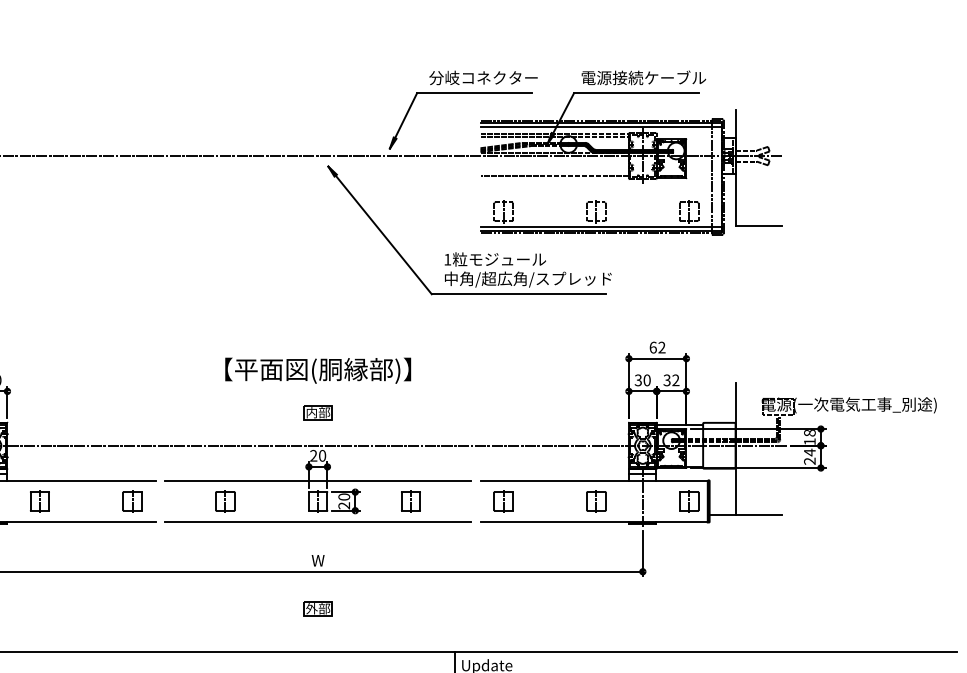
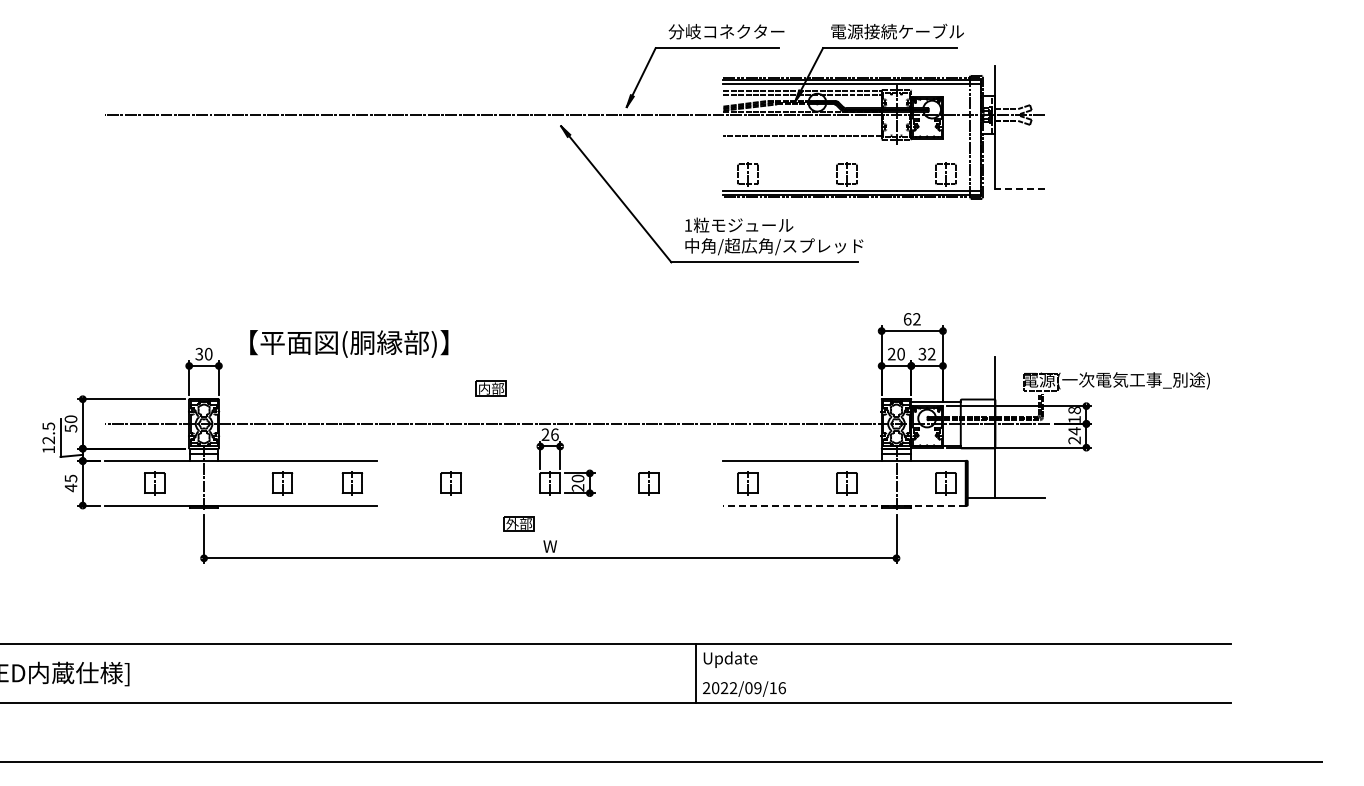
line: (759, 225) -> (1020, 189), solid -> dashed
text: (318, 370) -> (349, 343), moved
text: (638, 380) -> (891, 354), 30 -> 20
part: (317, 412) -> (490, 388), moved
text: (322, 455) -> (554, 434), 20 -> 26
line: (318, 480) -> (550, 461), removed
part: (39, 501) -> (282, 483), moved
line: (318, 522) -> (550, 505), removed
line: (594, 522) -> (844, 505), solid -> dashed
part: (317, 608) -> (518, 523), moved

